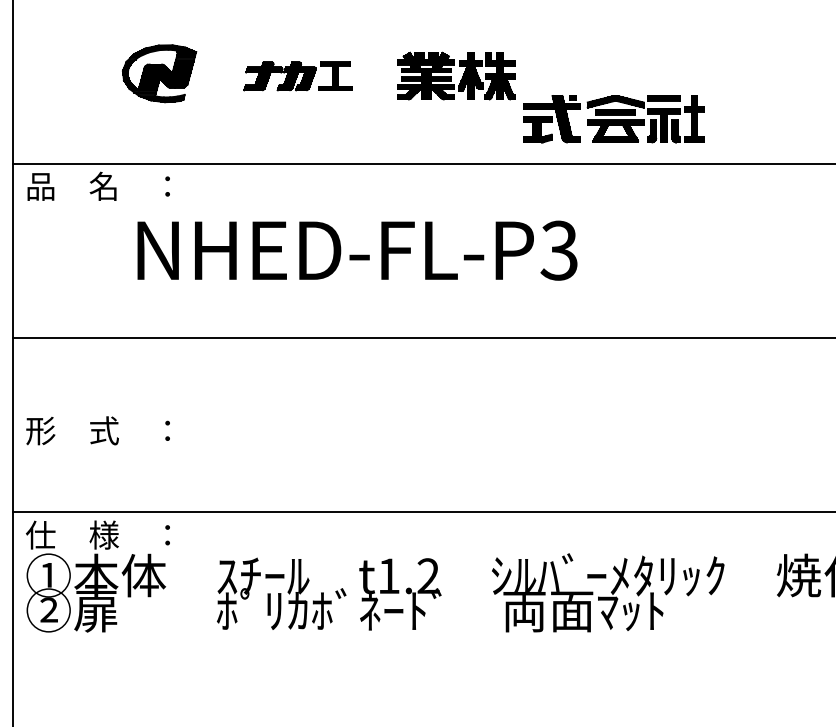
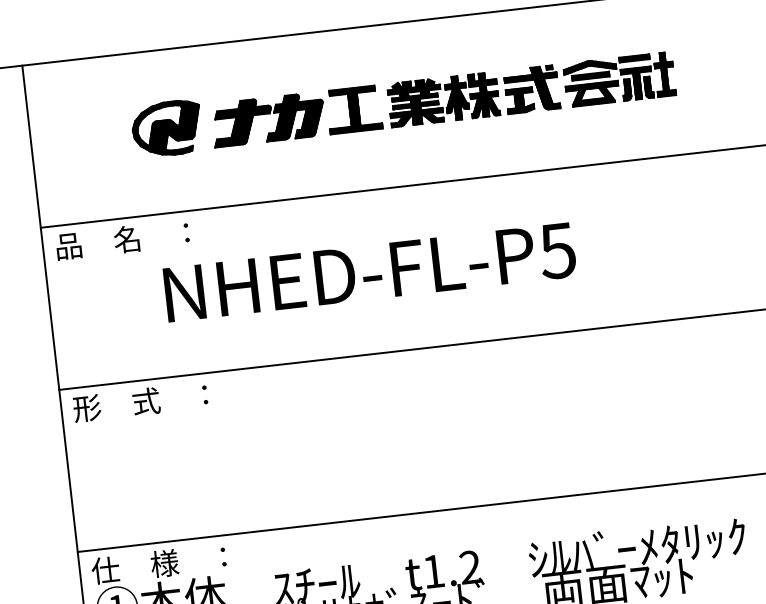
part: (297, 76) -> (295, 116), size x1.67
part: (613, 119) -> (589, 83), moved
text: (558, 250) -> (556, 250), NHED-FL-P3 -> NHED-FL-P5
text: (97, 430) -> (139, 401), moved

